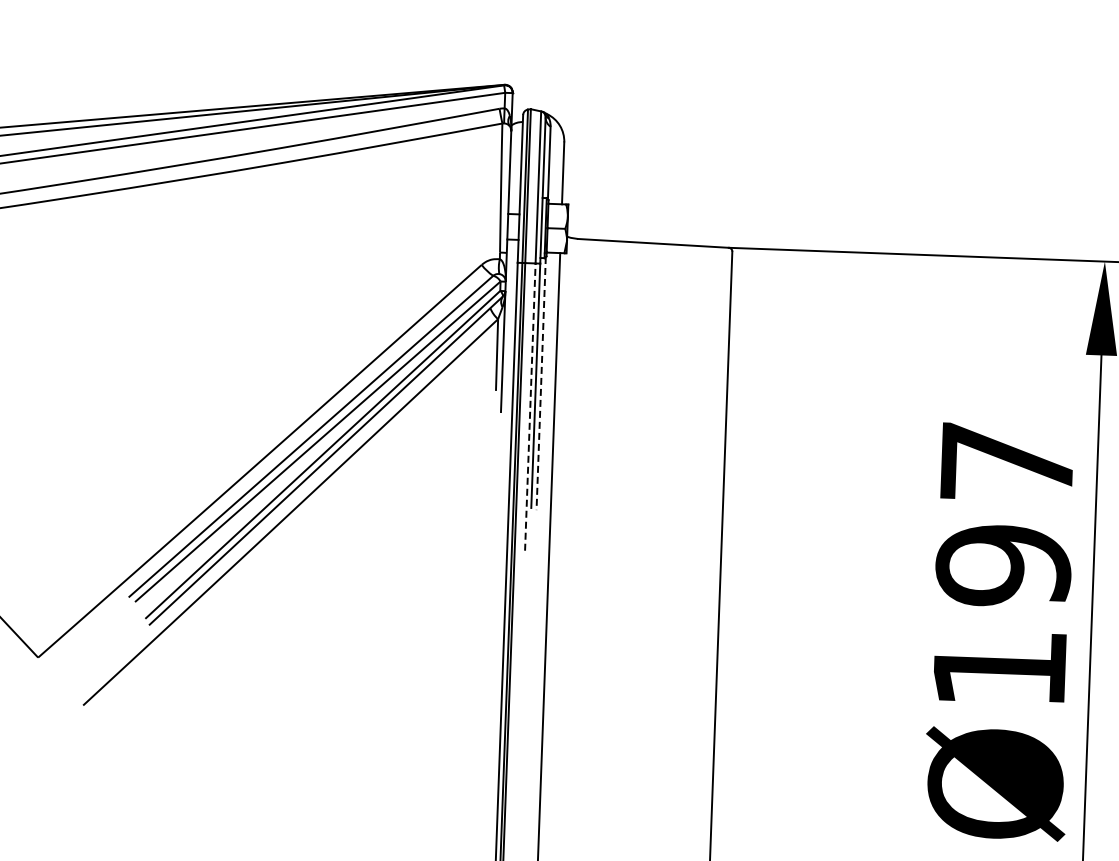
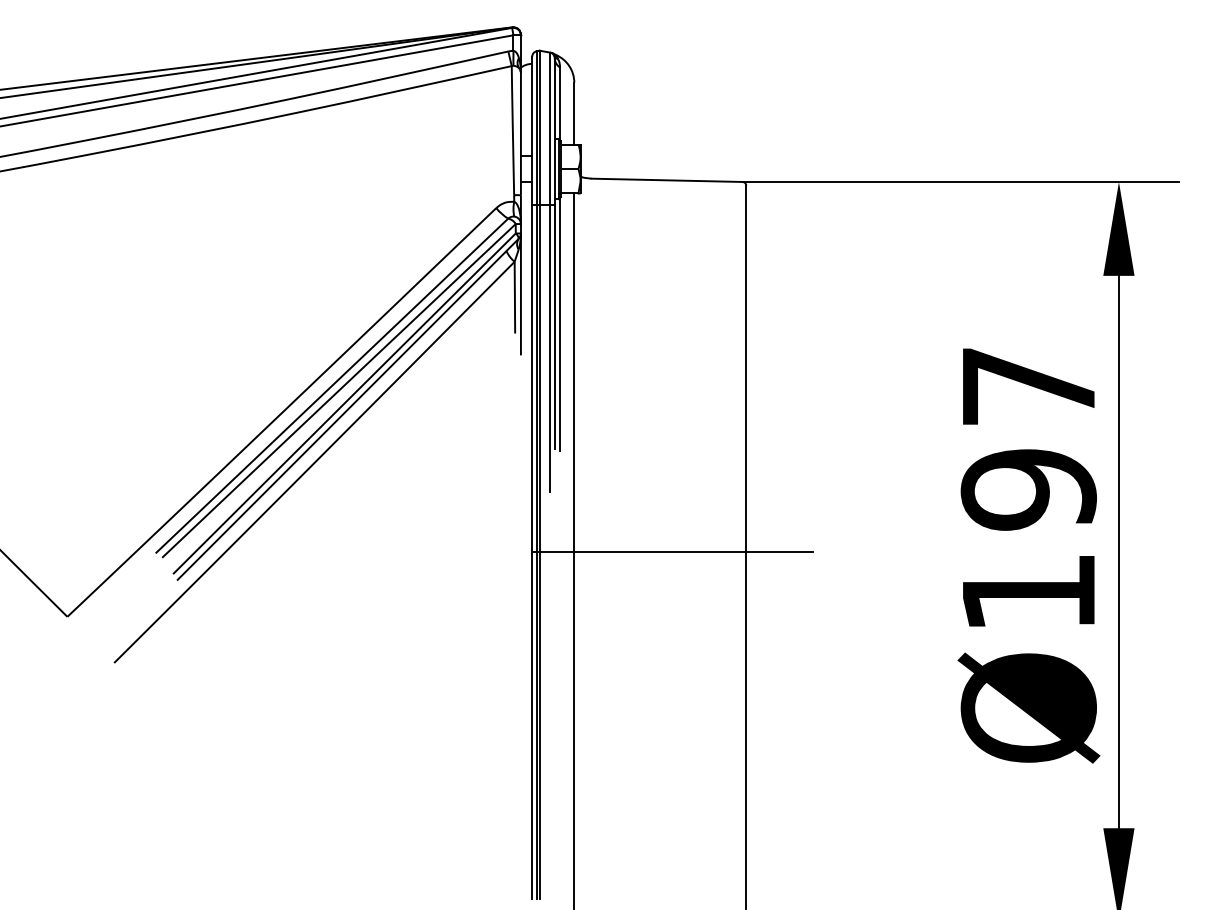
line: (541, 383) -> (560, 324), dashed -> solid
line: (530, 407) -> (550, 348), dashed -> solid
line: (645, 615) -> (672, 552), added

